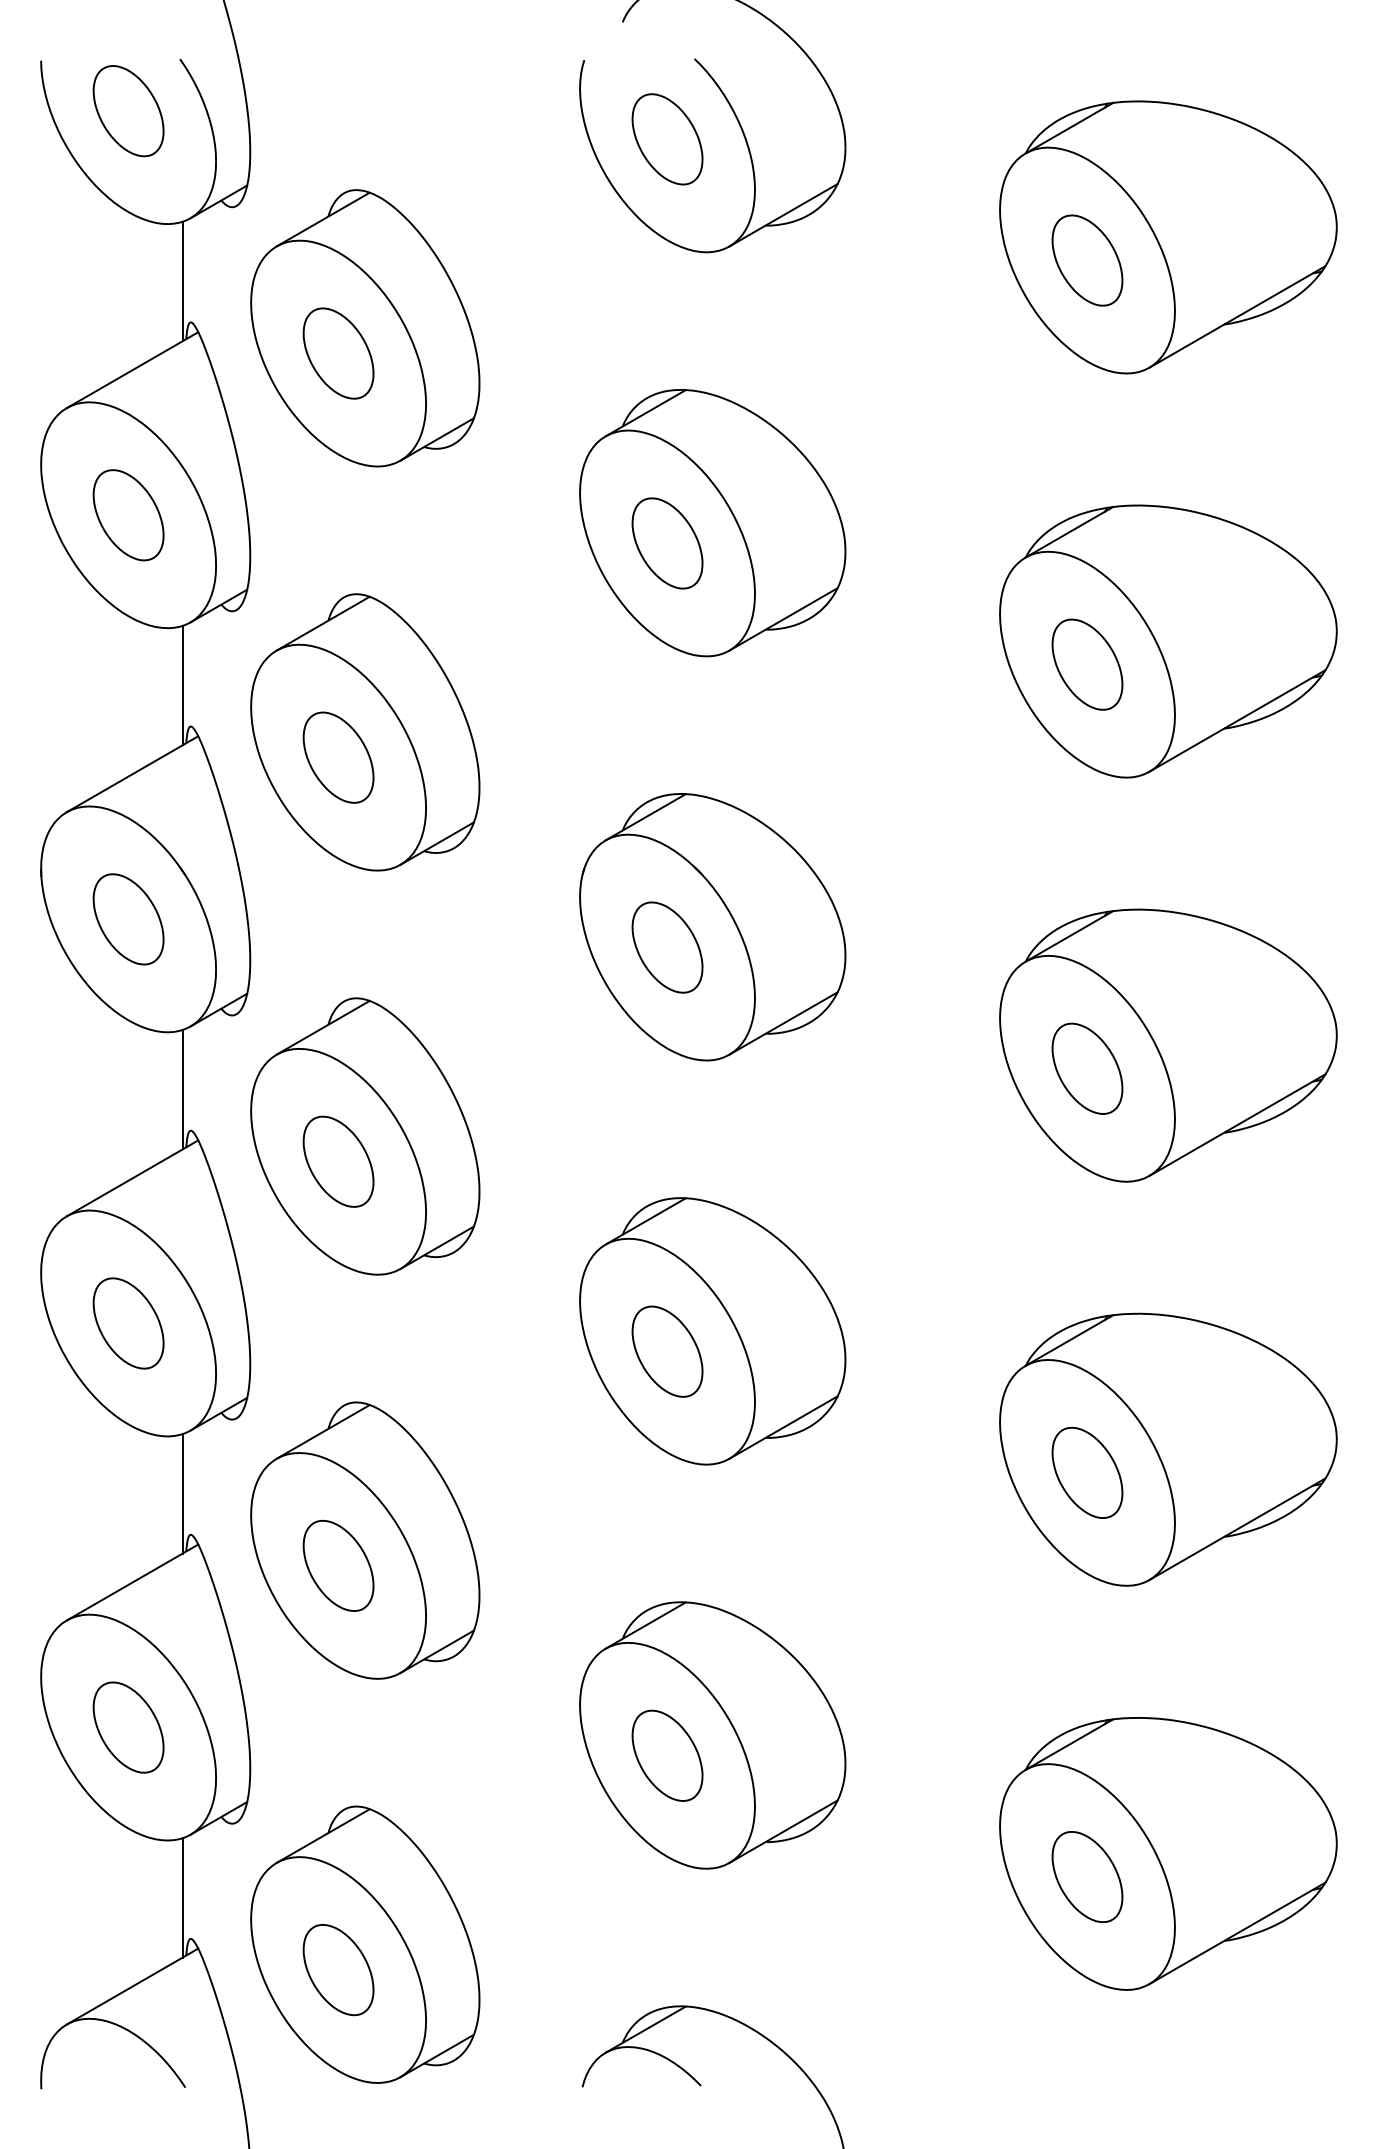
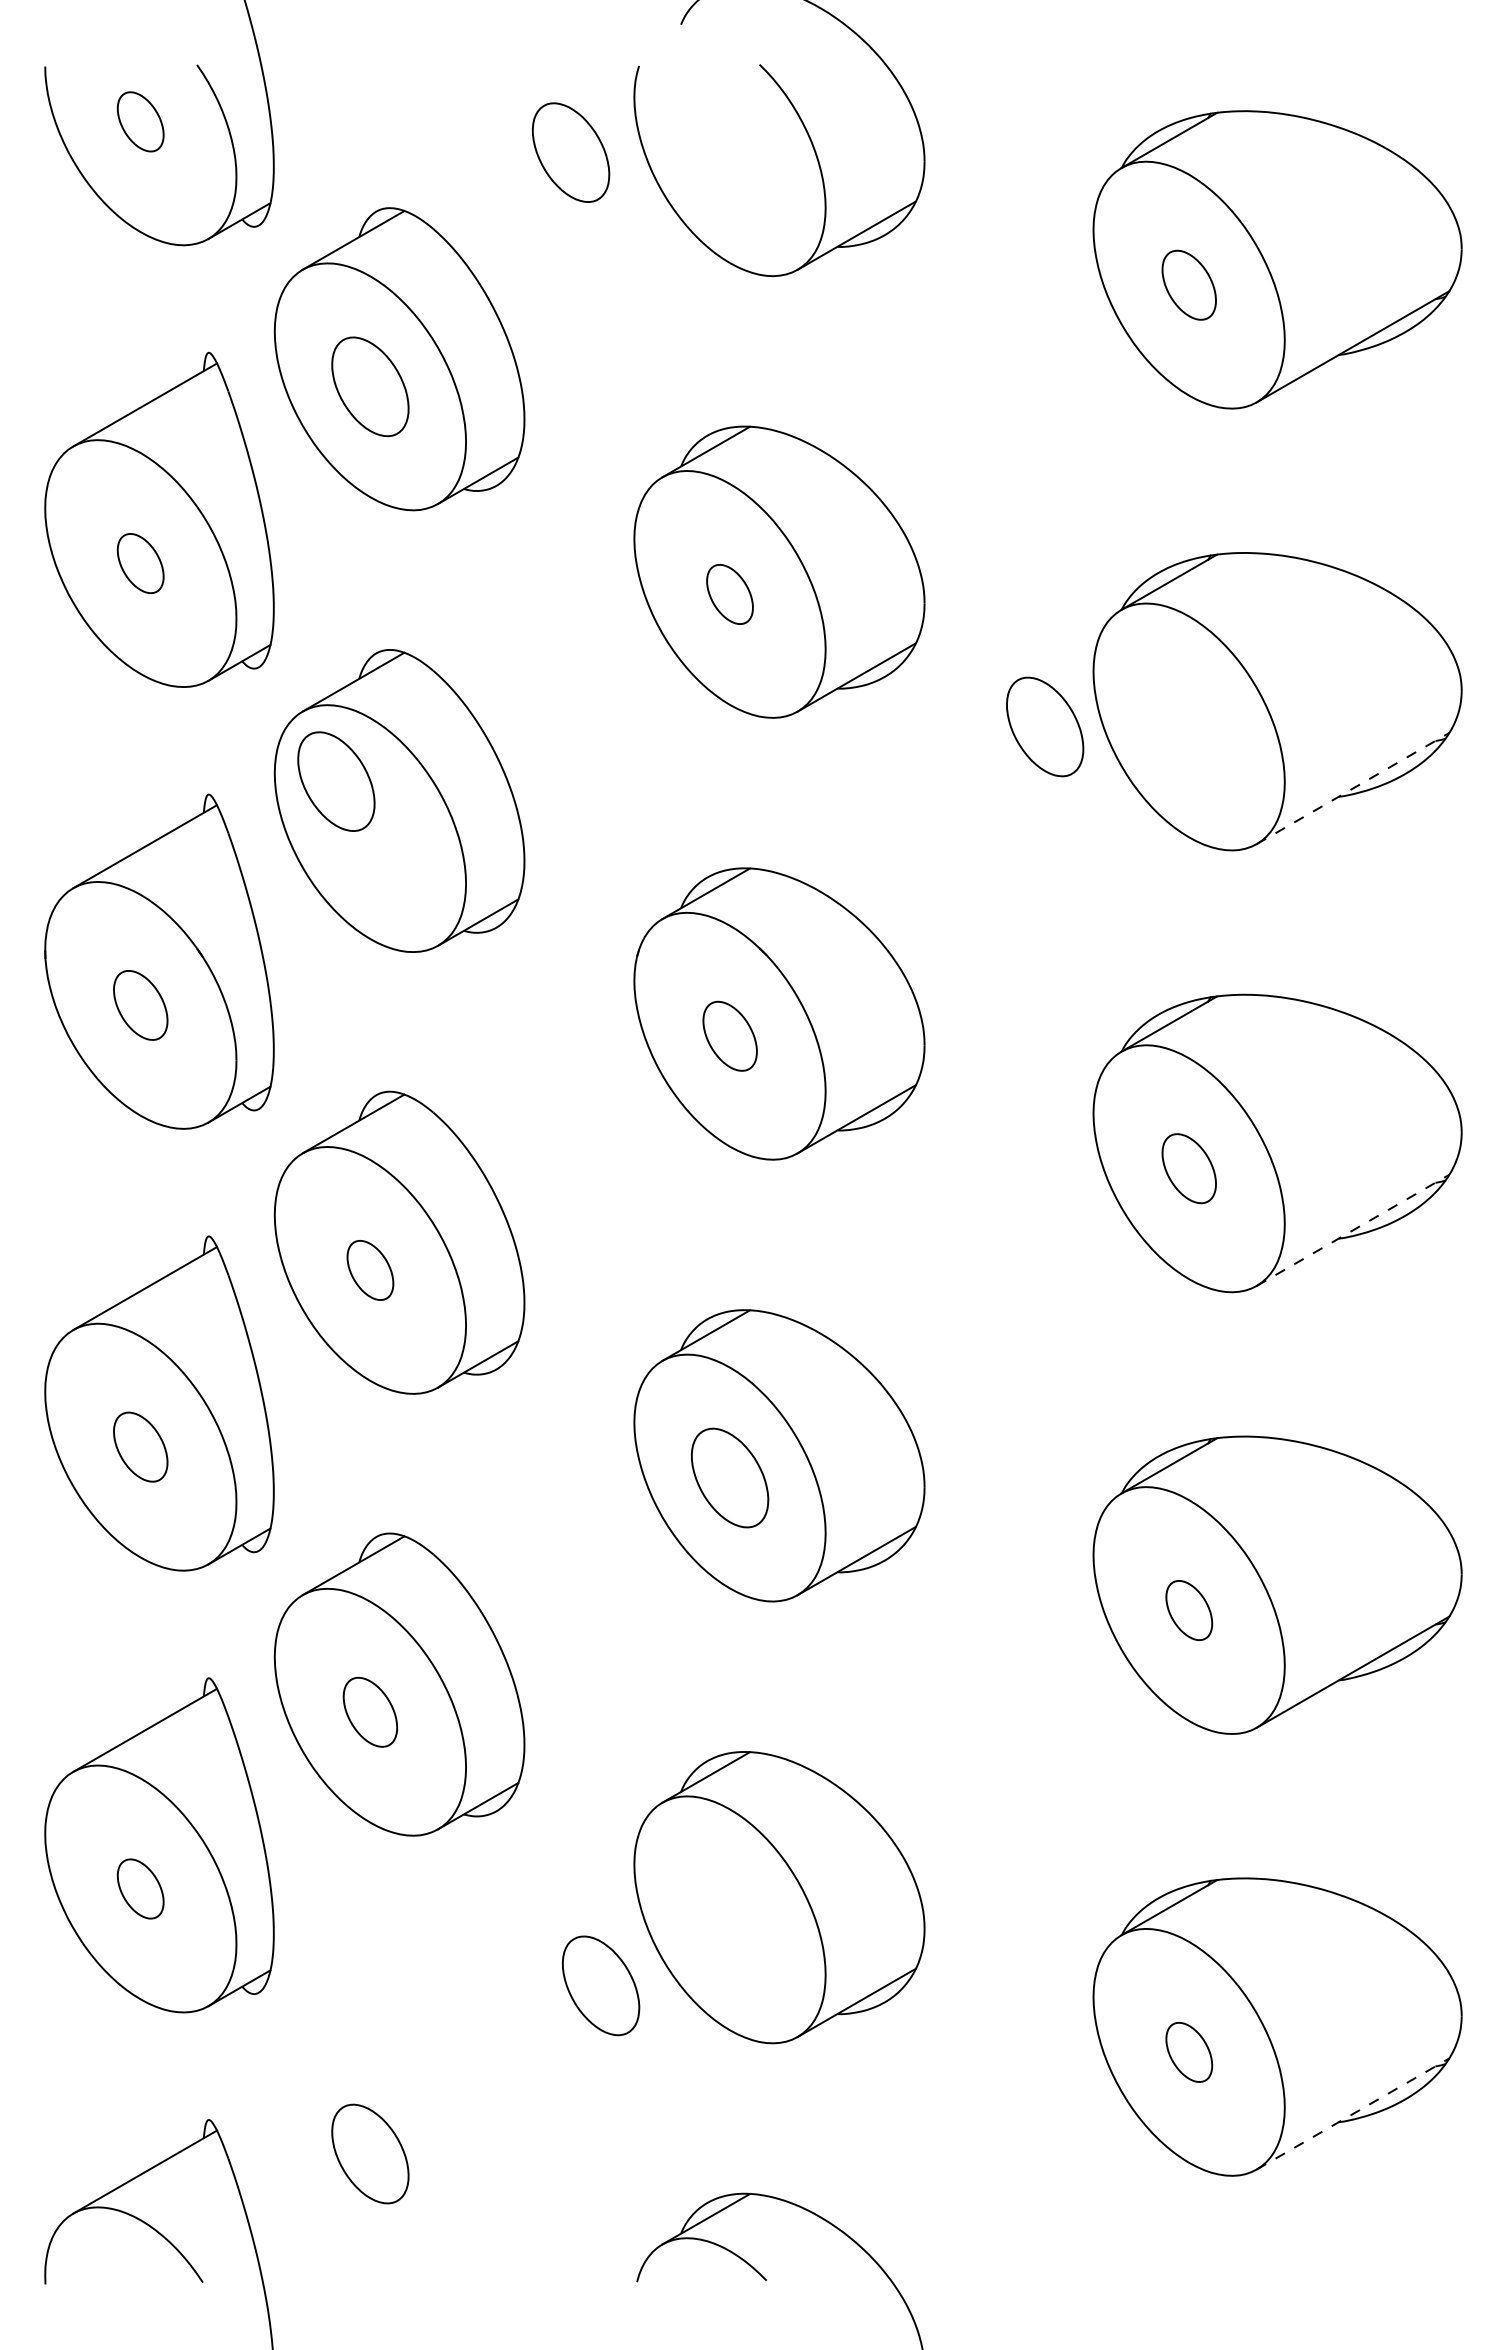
part: (128, 110) -> (140, 121), size x0.6
part: (667, 139) -> (570, 152), moved
part: (1087, 260) -> (1189, 285), size x0.7
line: (182, 280) -> (199, 307), removed
part: (128, 515) -> (140, 563), size x0.6
part: (667, 543) -> (729, 594), size x0.6
part: (1087, 664) -> (1045, 726), moved
line: (182, 685) -> (199, 749), removed
line: (1237, 720) -> (1353, 788), solid -> dashed
part: (338, 757) -> (336, 781), moved
part: (128, 919) -> (140, 1005), size x0.7
part: (667, 947) -> (730, 1036), size x0.7
part: (1087, 1068) -> (1189, 1168), size x0.7
line: (182, 1089) -> (199, 1191), removed
line: (1237, 1125) -> (1353, 1230), solid -> dashed
part: (338, 1161) -> (370, 1270), size x0.6
part: (128, 1322) -> (140, 1446), size x0.7
part: (1087, 1472) -> (1189, 1610), size x0.6
line: (182, 1493) -> (199, 1633), removed
part: (338, 1566) -> (370, 1712), size x0.7
part: (128, 1727) -> (140, 1888), size x0.6
part: (667, 1755) -> (600, 1985), moved
part: (1087, 1877) -> (1189, 2052), size x0.6
line: (182, 1897) -> (199, 2074), removed
line: (1237, 1932) -> (1353, 2113), solid -> dashed
part: (365, 1944) -> (399, 2126), removed

